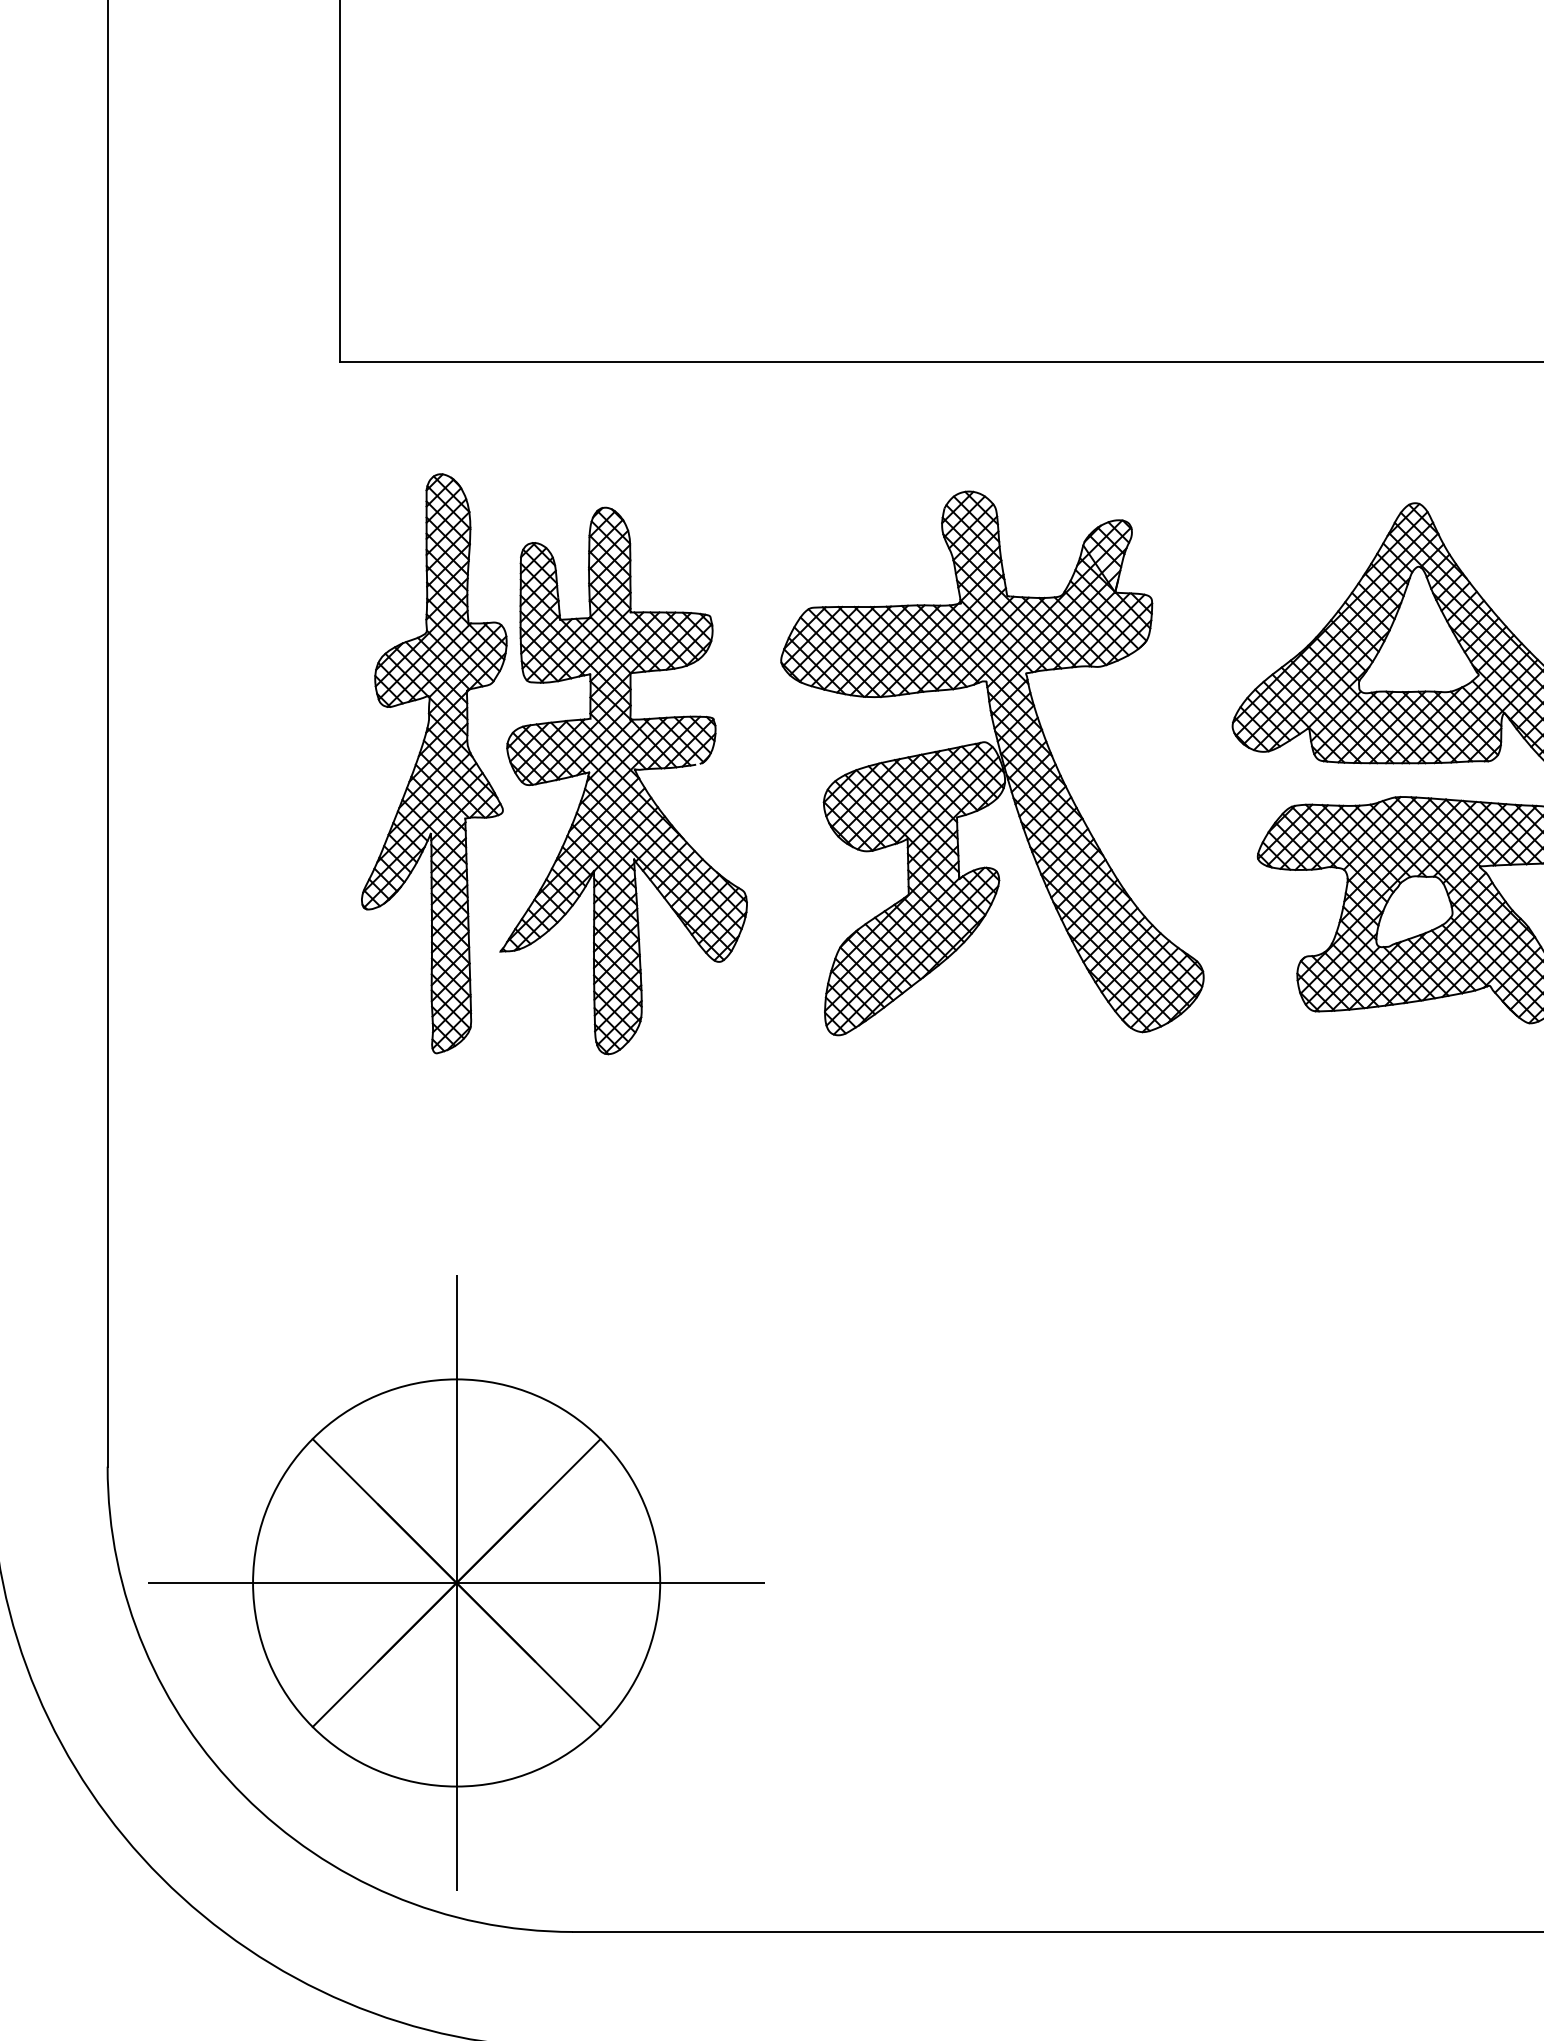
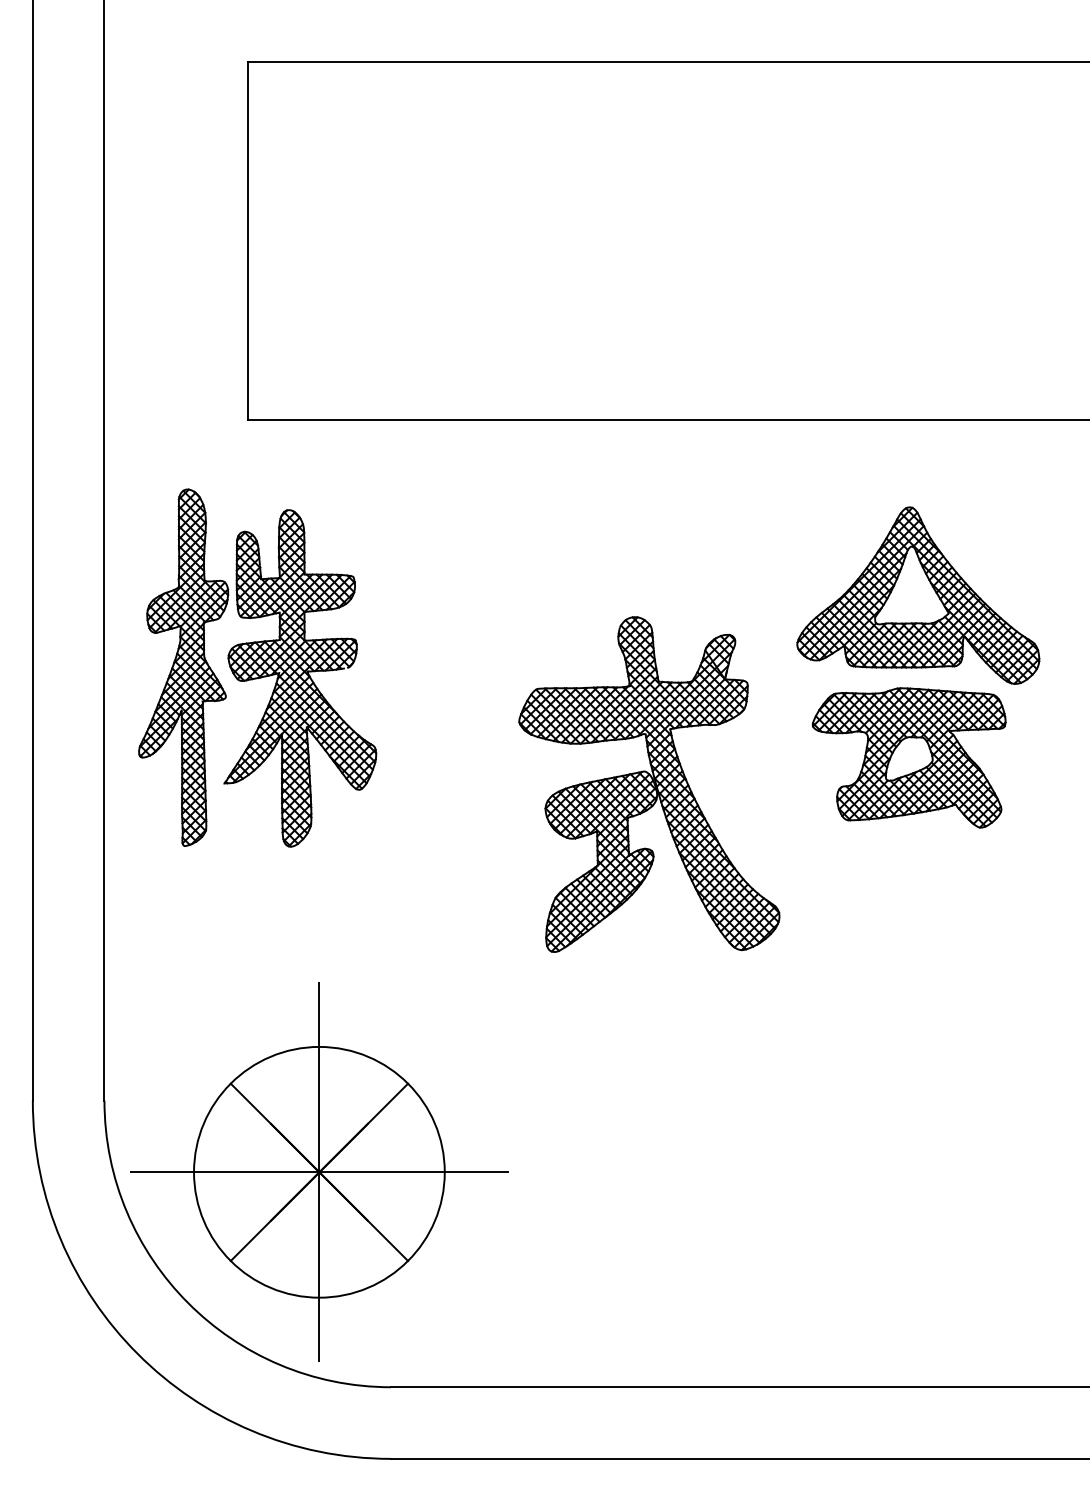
part: (554, 763) -> (257, 667), moved
part: (992, 763) -> (649, 784), moved

